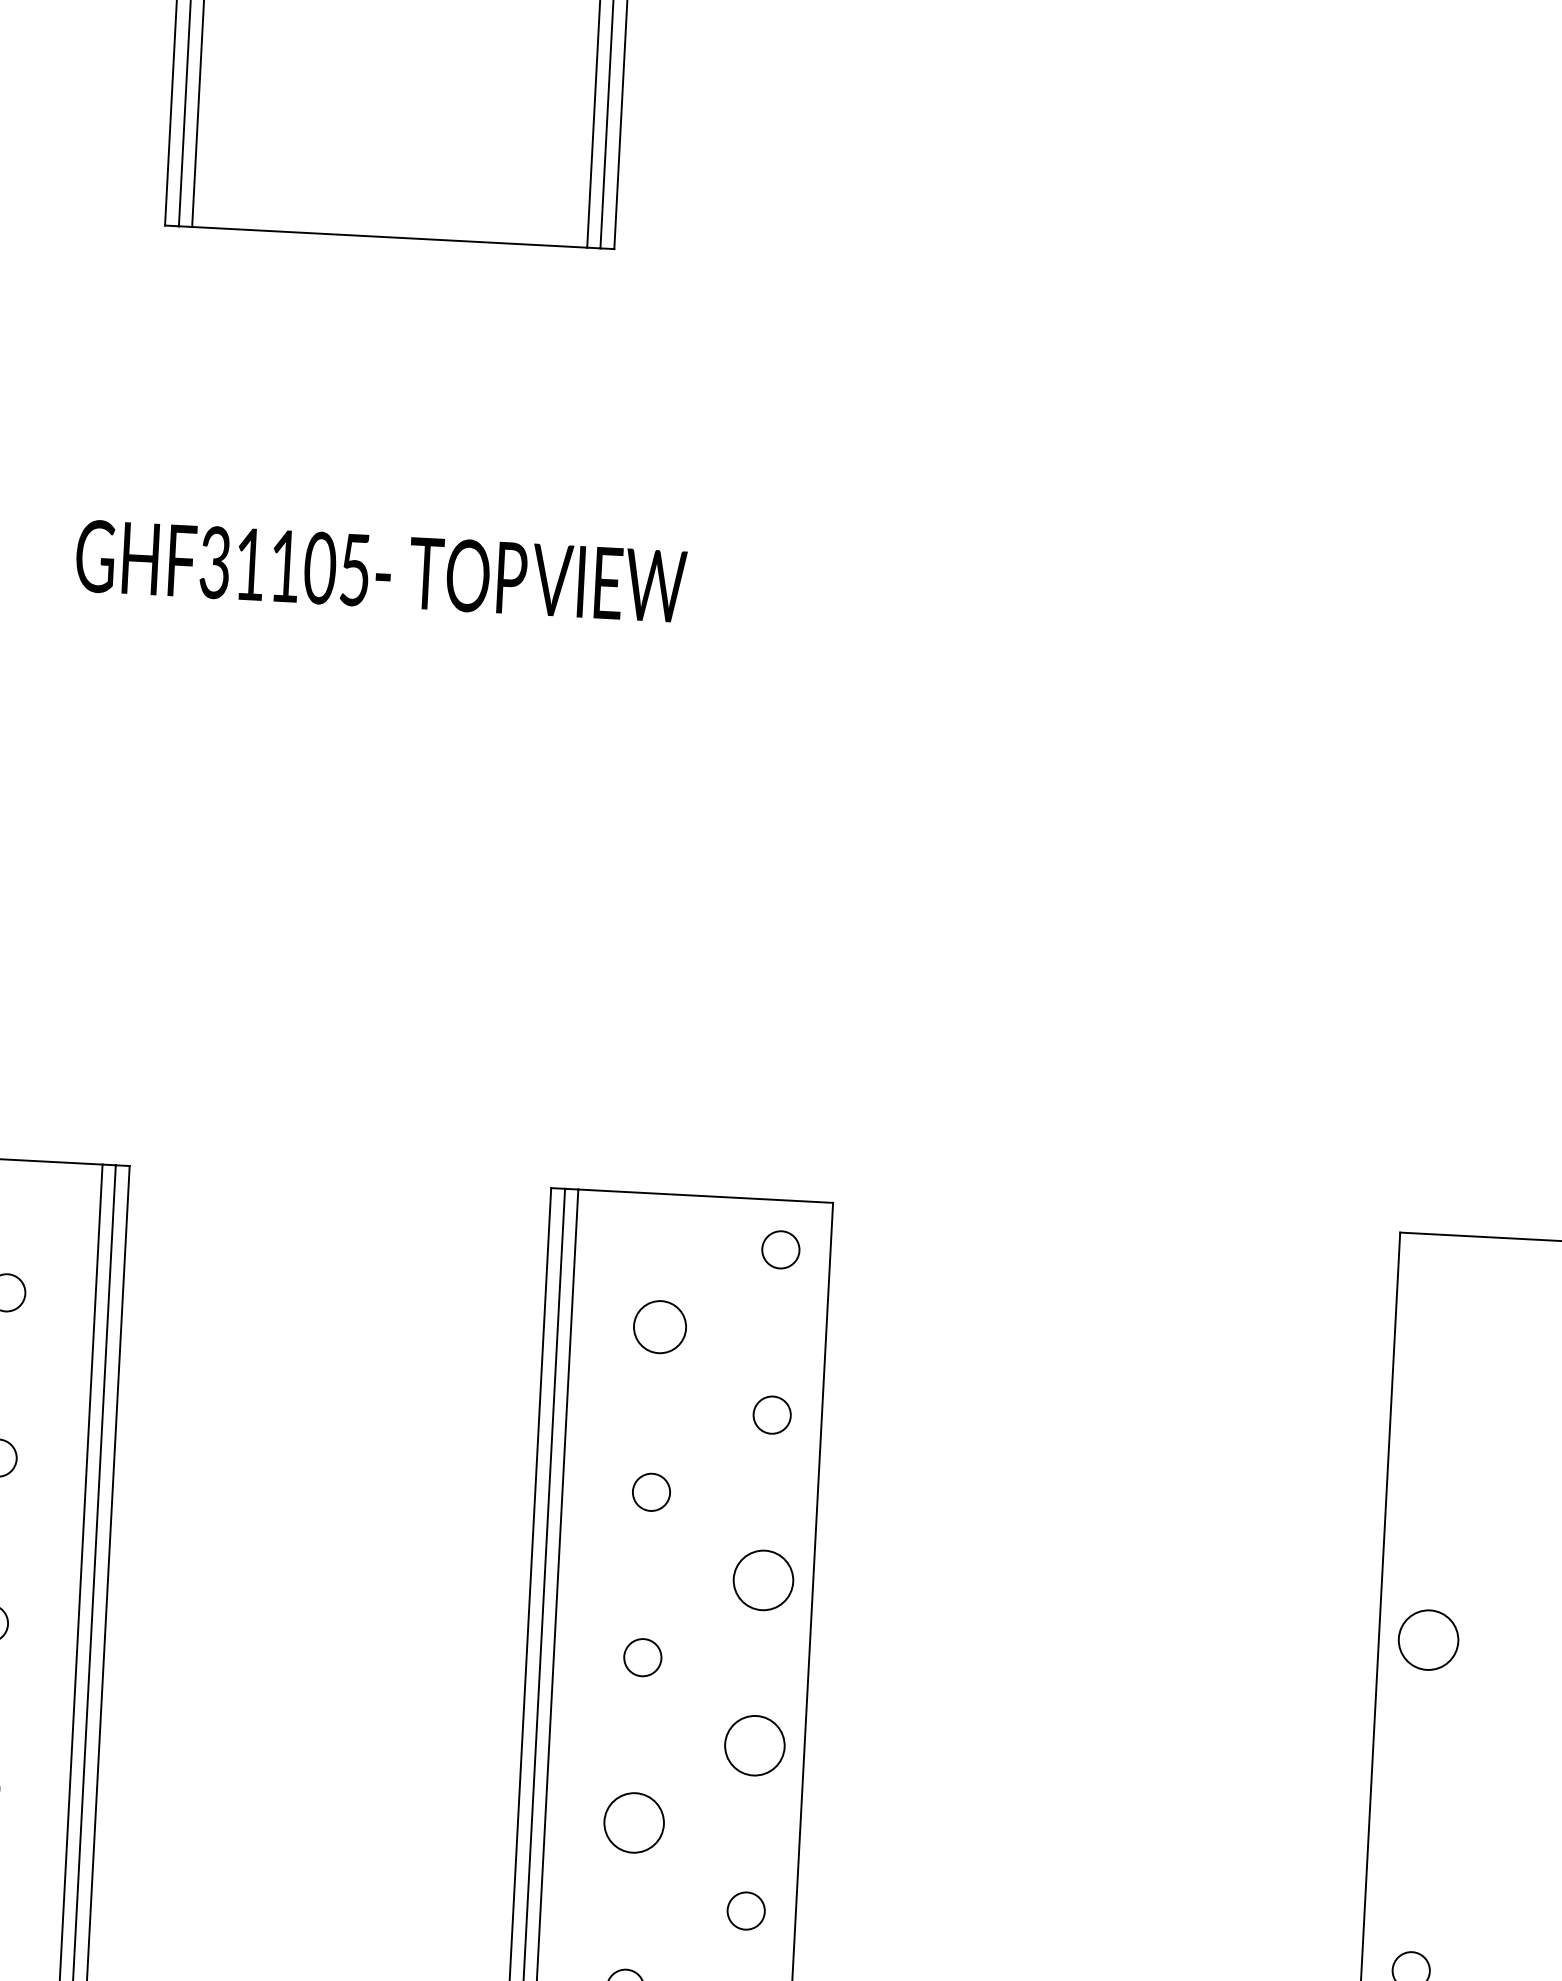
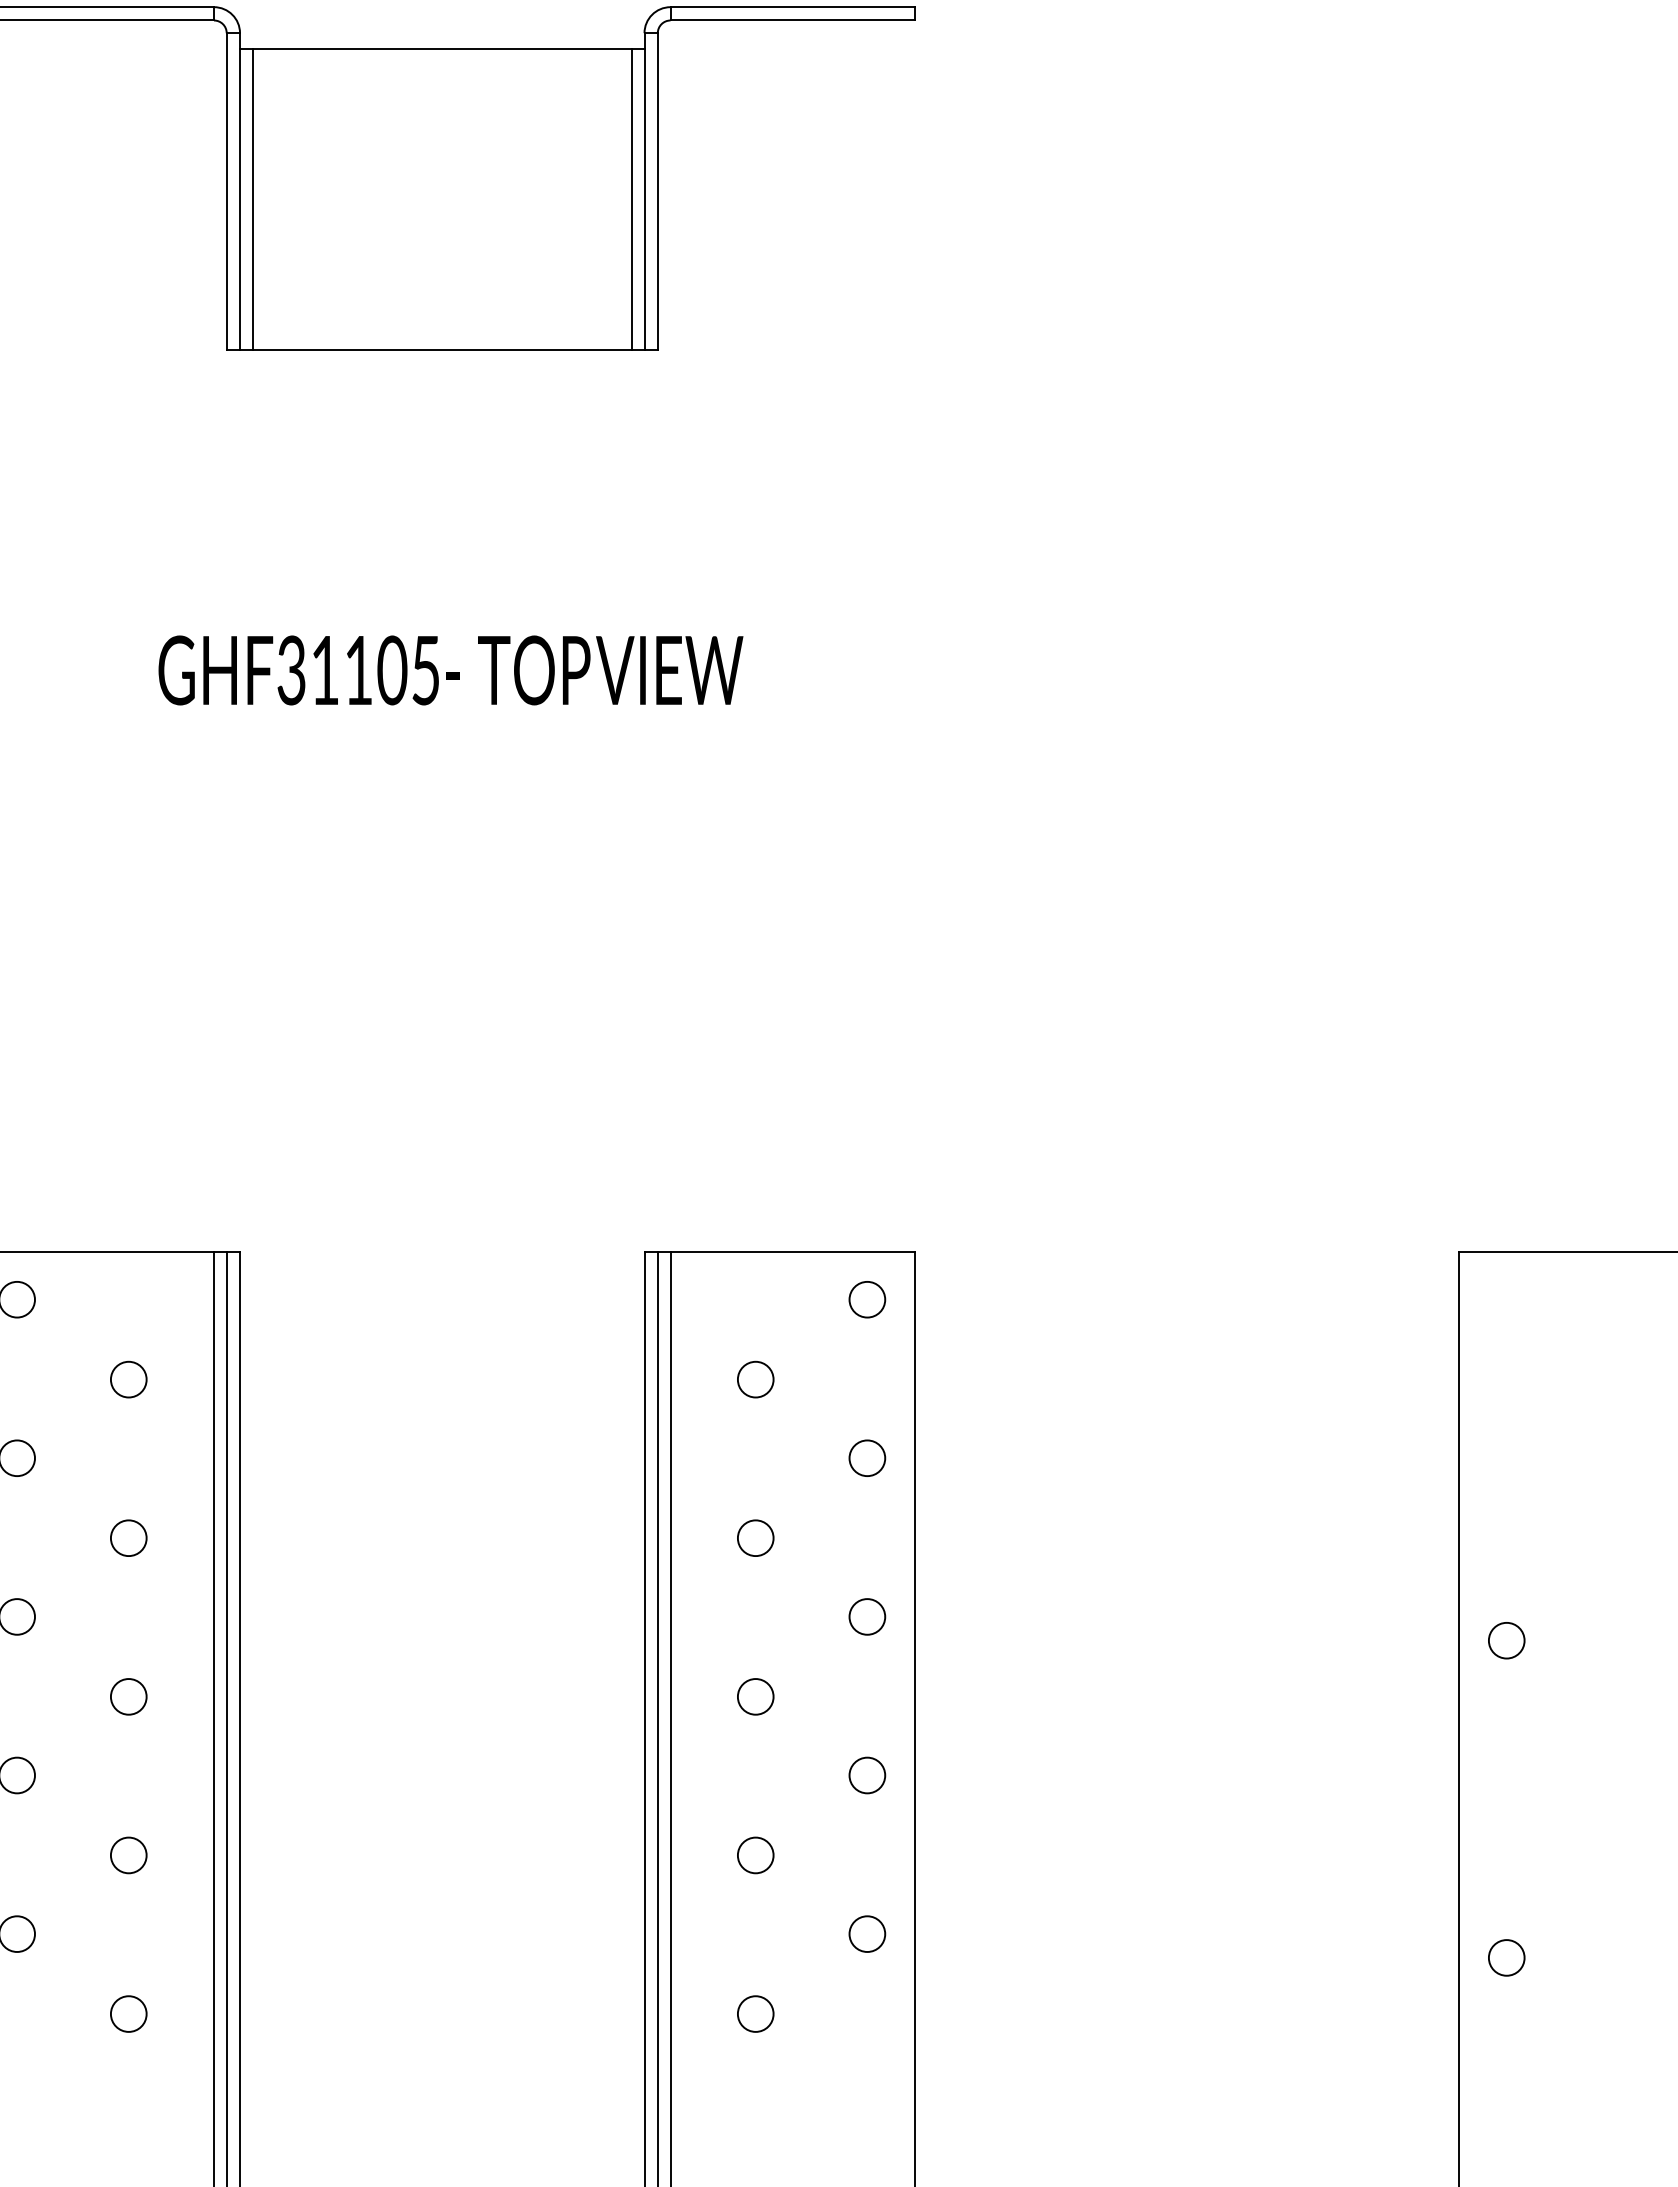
circle: (659, 1326) -> (755, 1379), size x0.71
circle: (763, 1580) -> (867, 1616), size x0.62
circle: (1428, 1639) -> (1506, 1640), size x0.62
circle: (755, 1745) -> (867, 1775), size x0.62
circle: (633, 1822) -> (755, 1855), size x0.62

